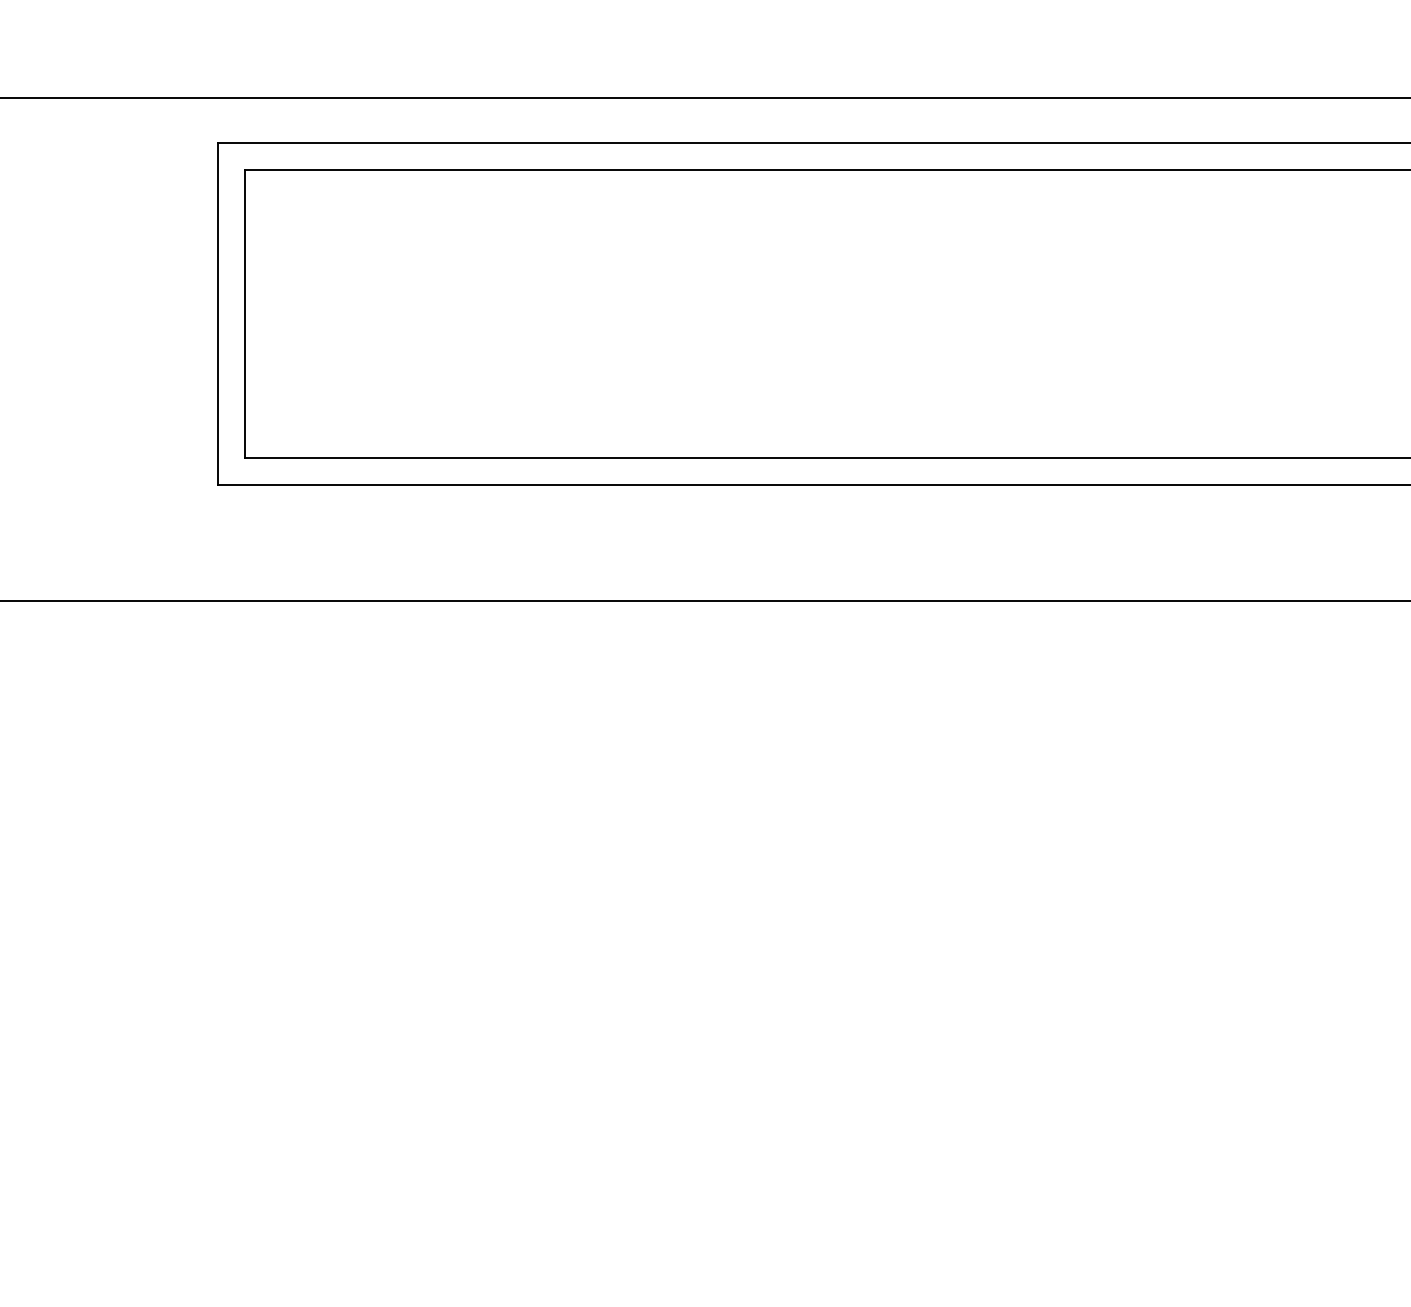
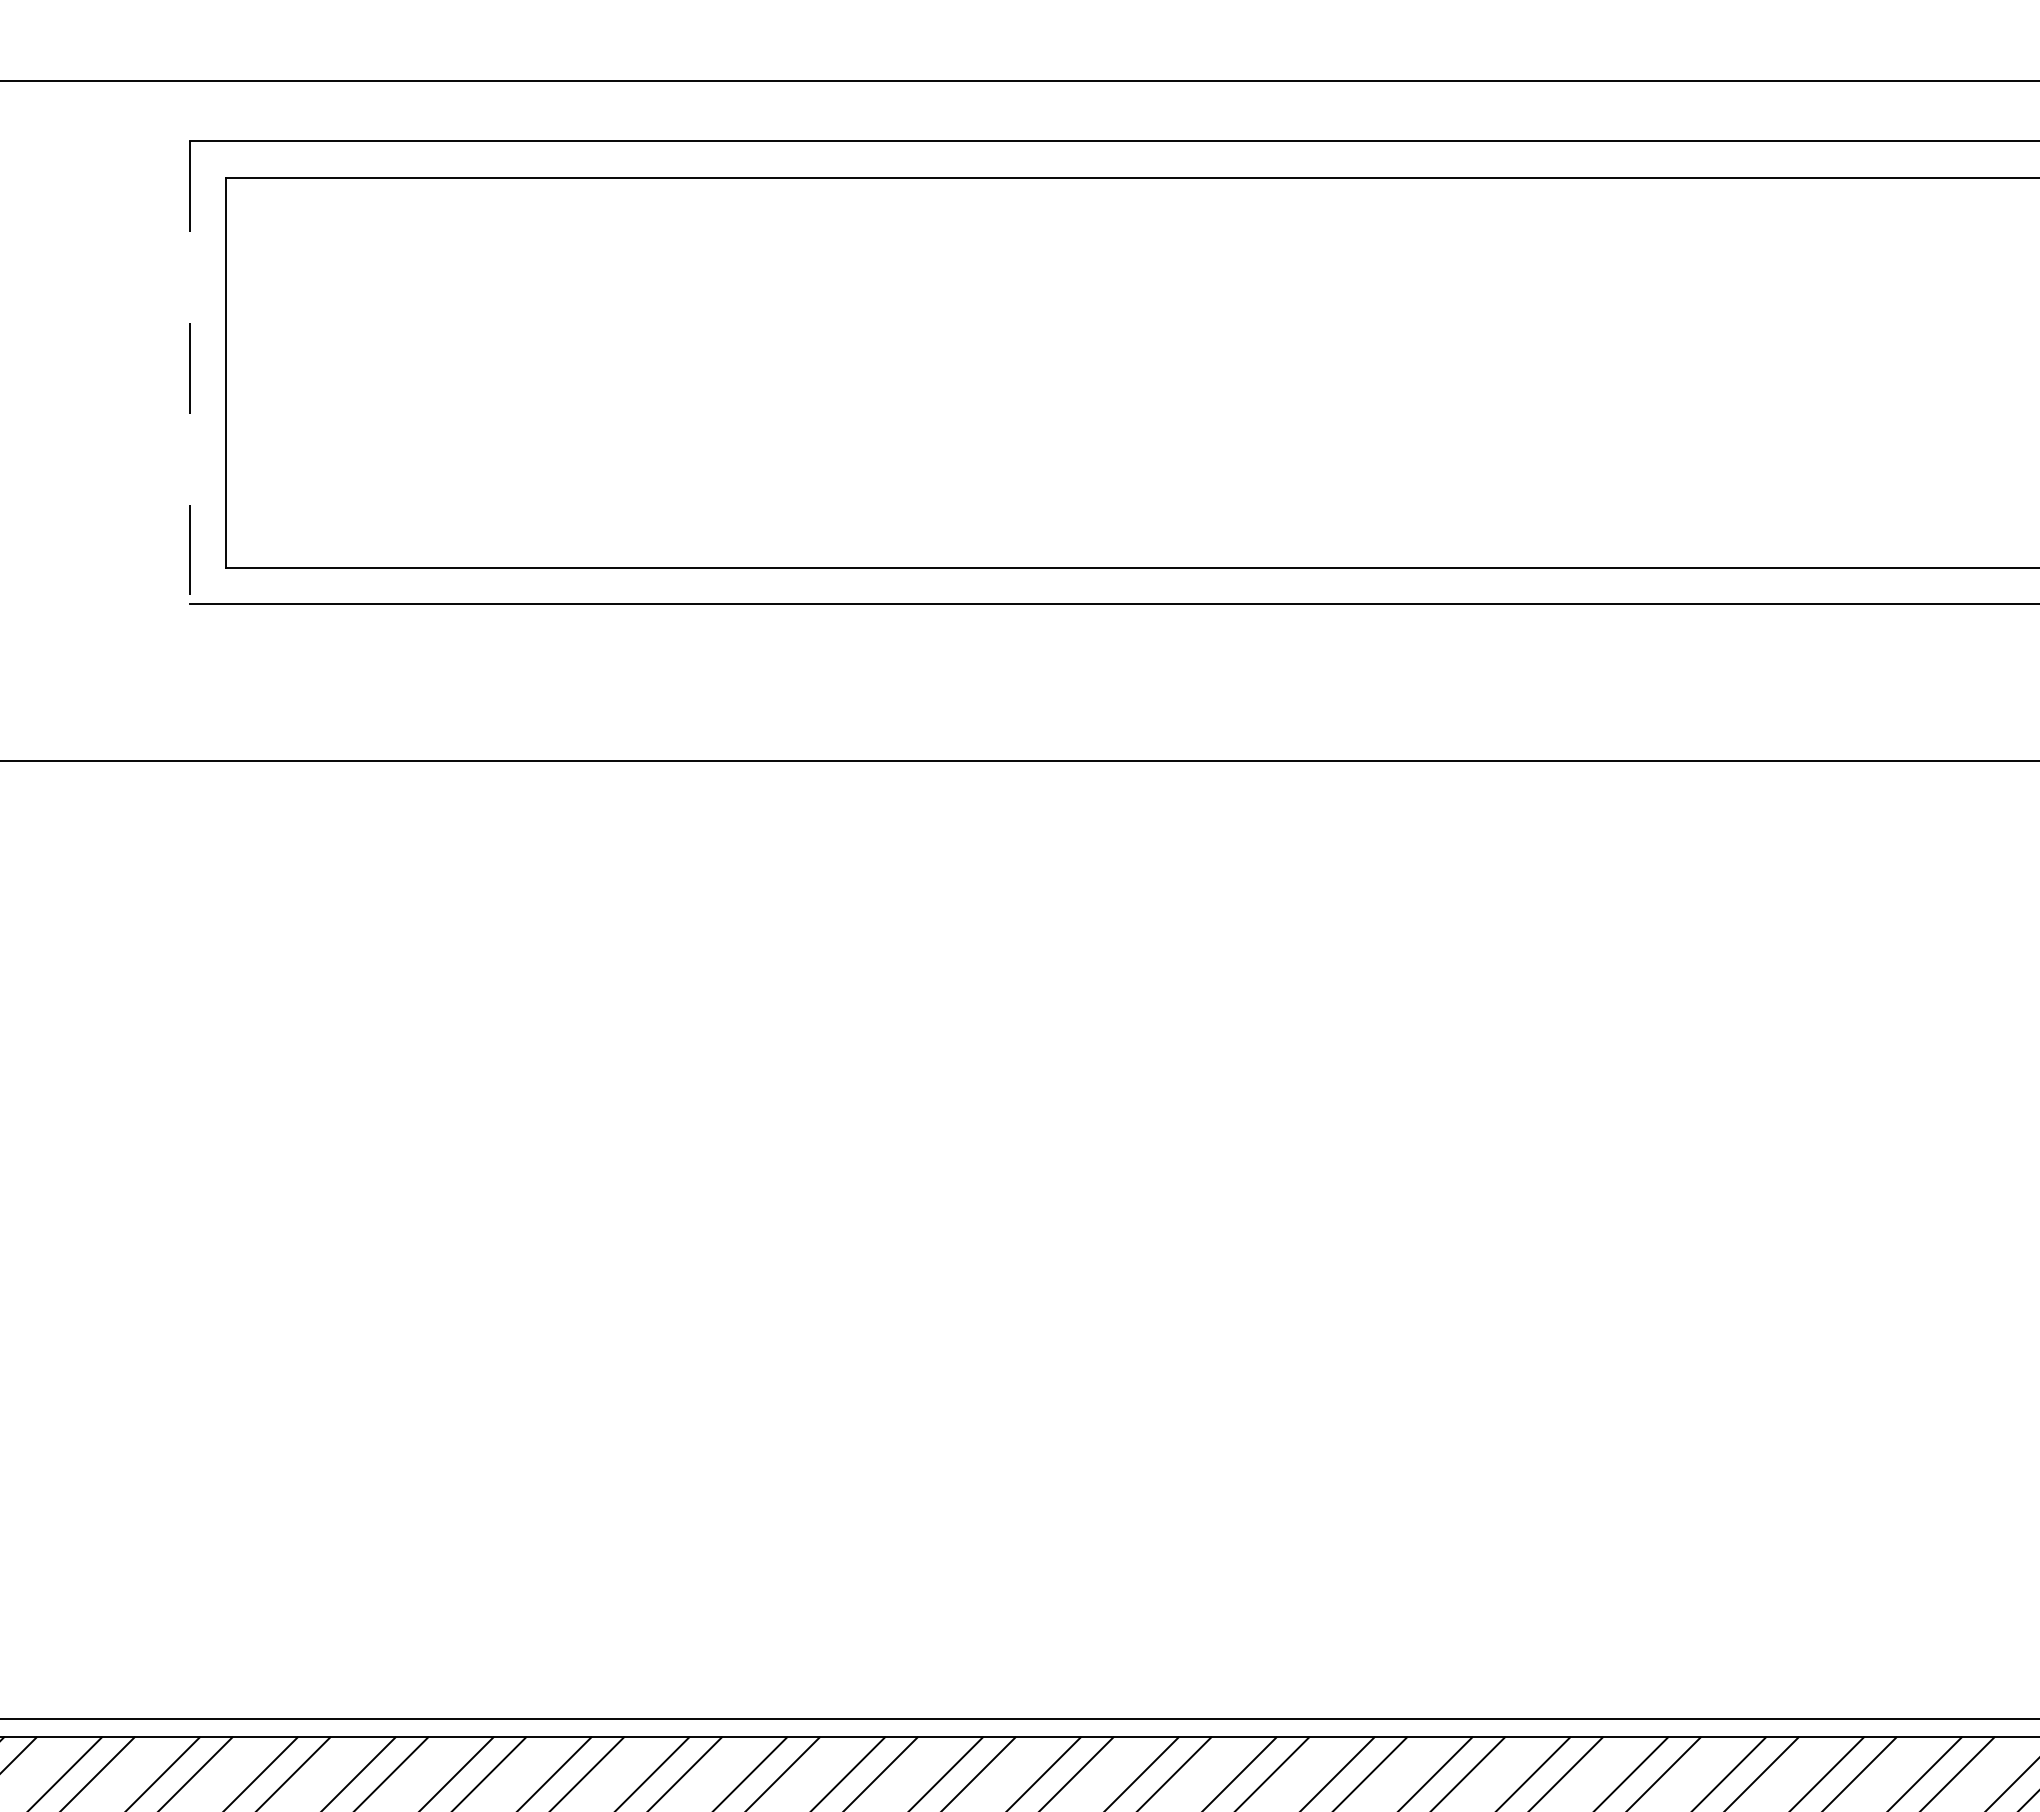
line: (217, 314) -> (189, 373), solid -> dashed

